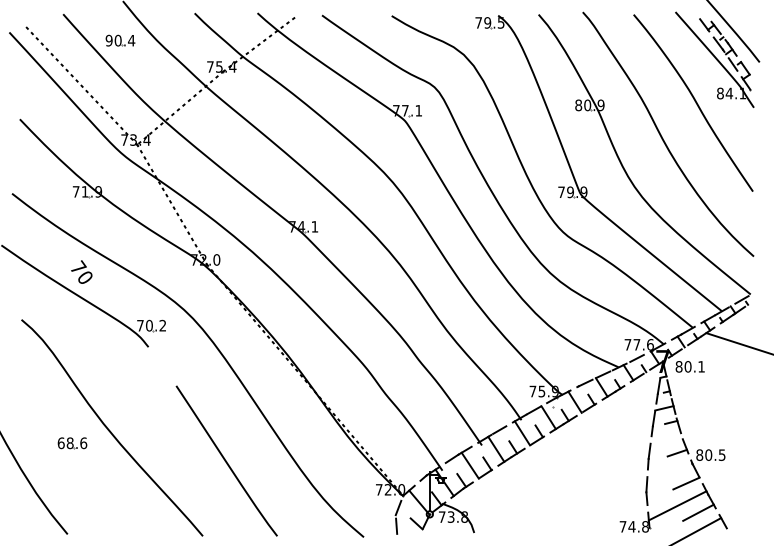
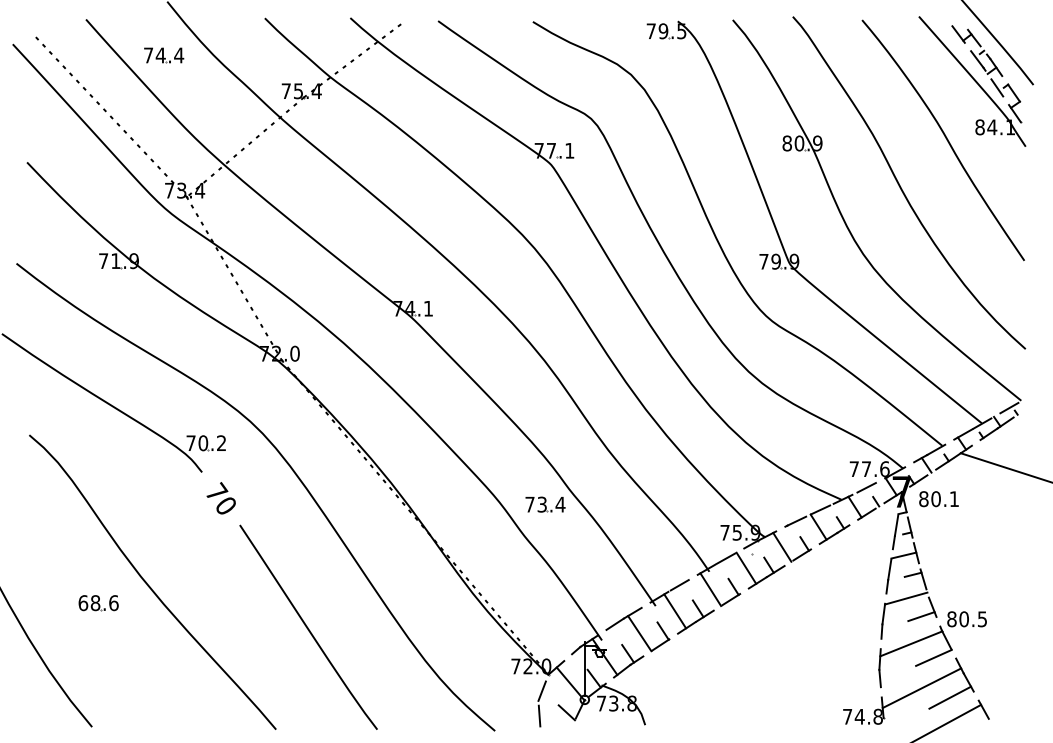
text: (113, 40) -> (154, 55), 90.4 -> 74.4
text: (81, 272) -> (220, 498), moved
part: (400, 370) -> (545, 504), added
line: (666, 439) -> (906, 598), added
line: (670, 472) -> (911, 643), added

